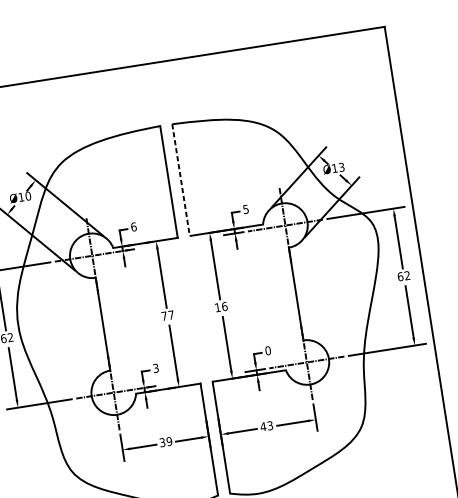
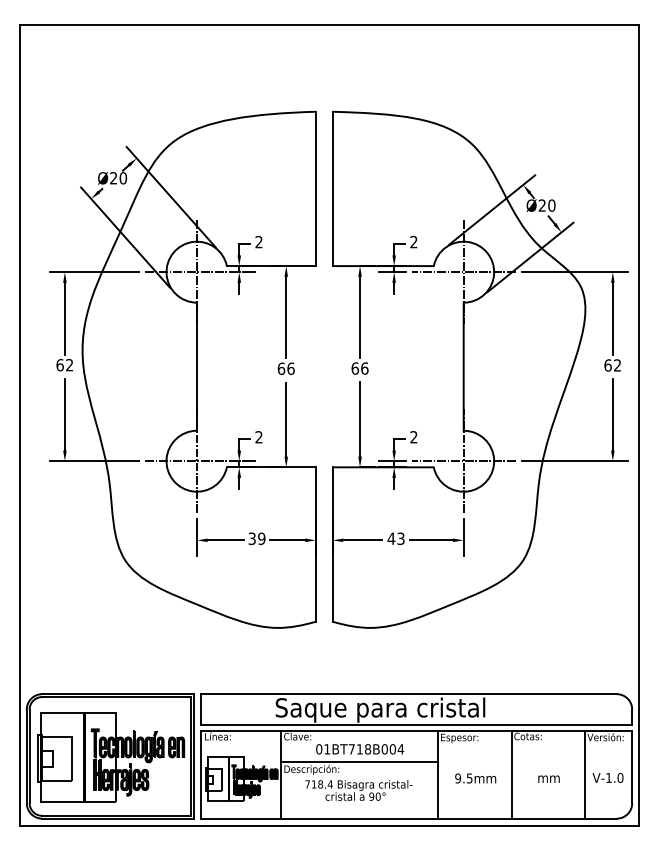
text: (337, 167) -> (546, 205), Ø13 -> Ø20
line: (181, 180) -> (332, 189), dashed -> solid
text: (21, 197) -> (113, 178), Ø10 -> Ø20
text: (245, 209) -> (413, 241), 5 -> 2
text: (133, 226) -> (258, 241), 6 -> 2
text: (217, 307) -> (354, 368), 16 -> 66
text: (167, 315) -> (285, 368), 77 -> 66
text: (267, 350) -> (413, 437), 0 -> 2
text: (155, 368) -> (258, 437), 3 -> 2

